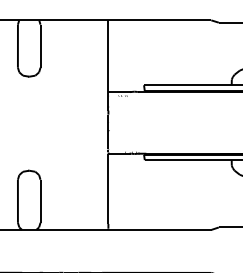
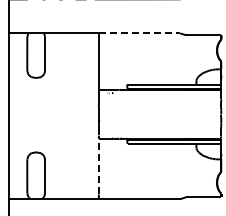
line: (159, 20) -> (139, 33), solid -> dashed
line: (107, 188) -> (98, 166), solid -> dashed

